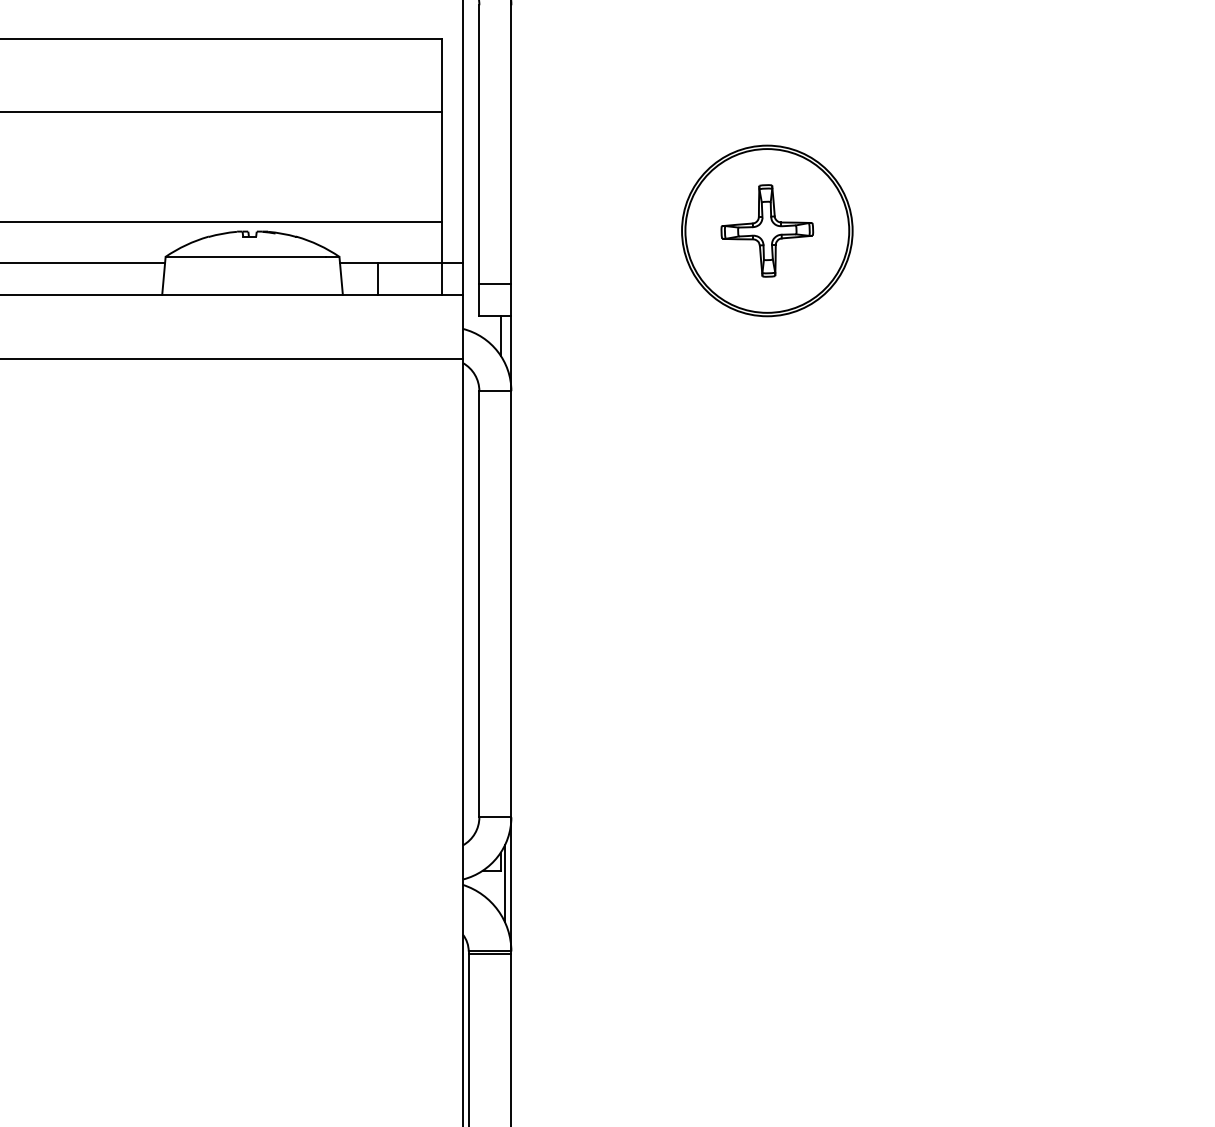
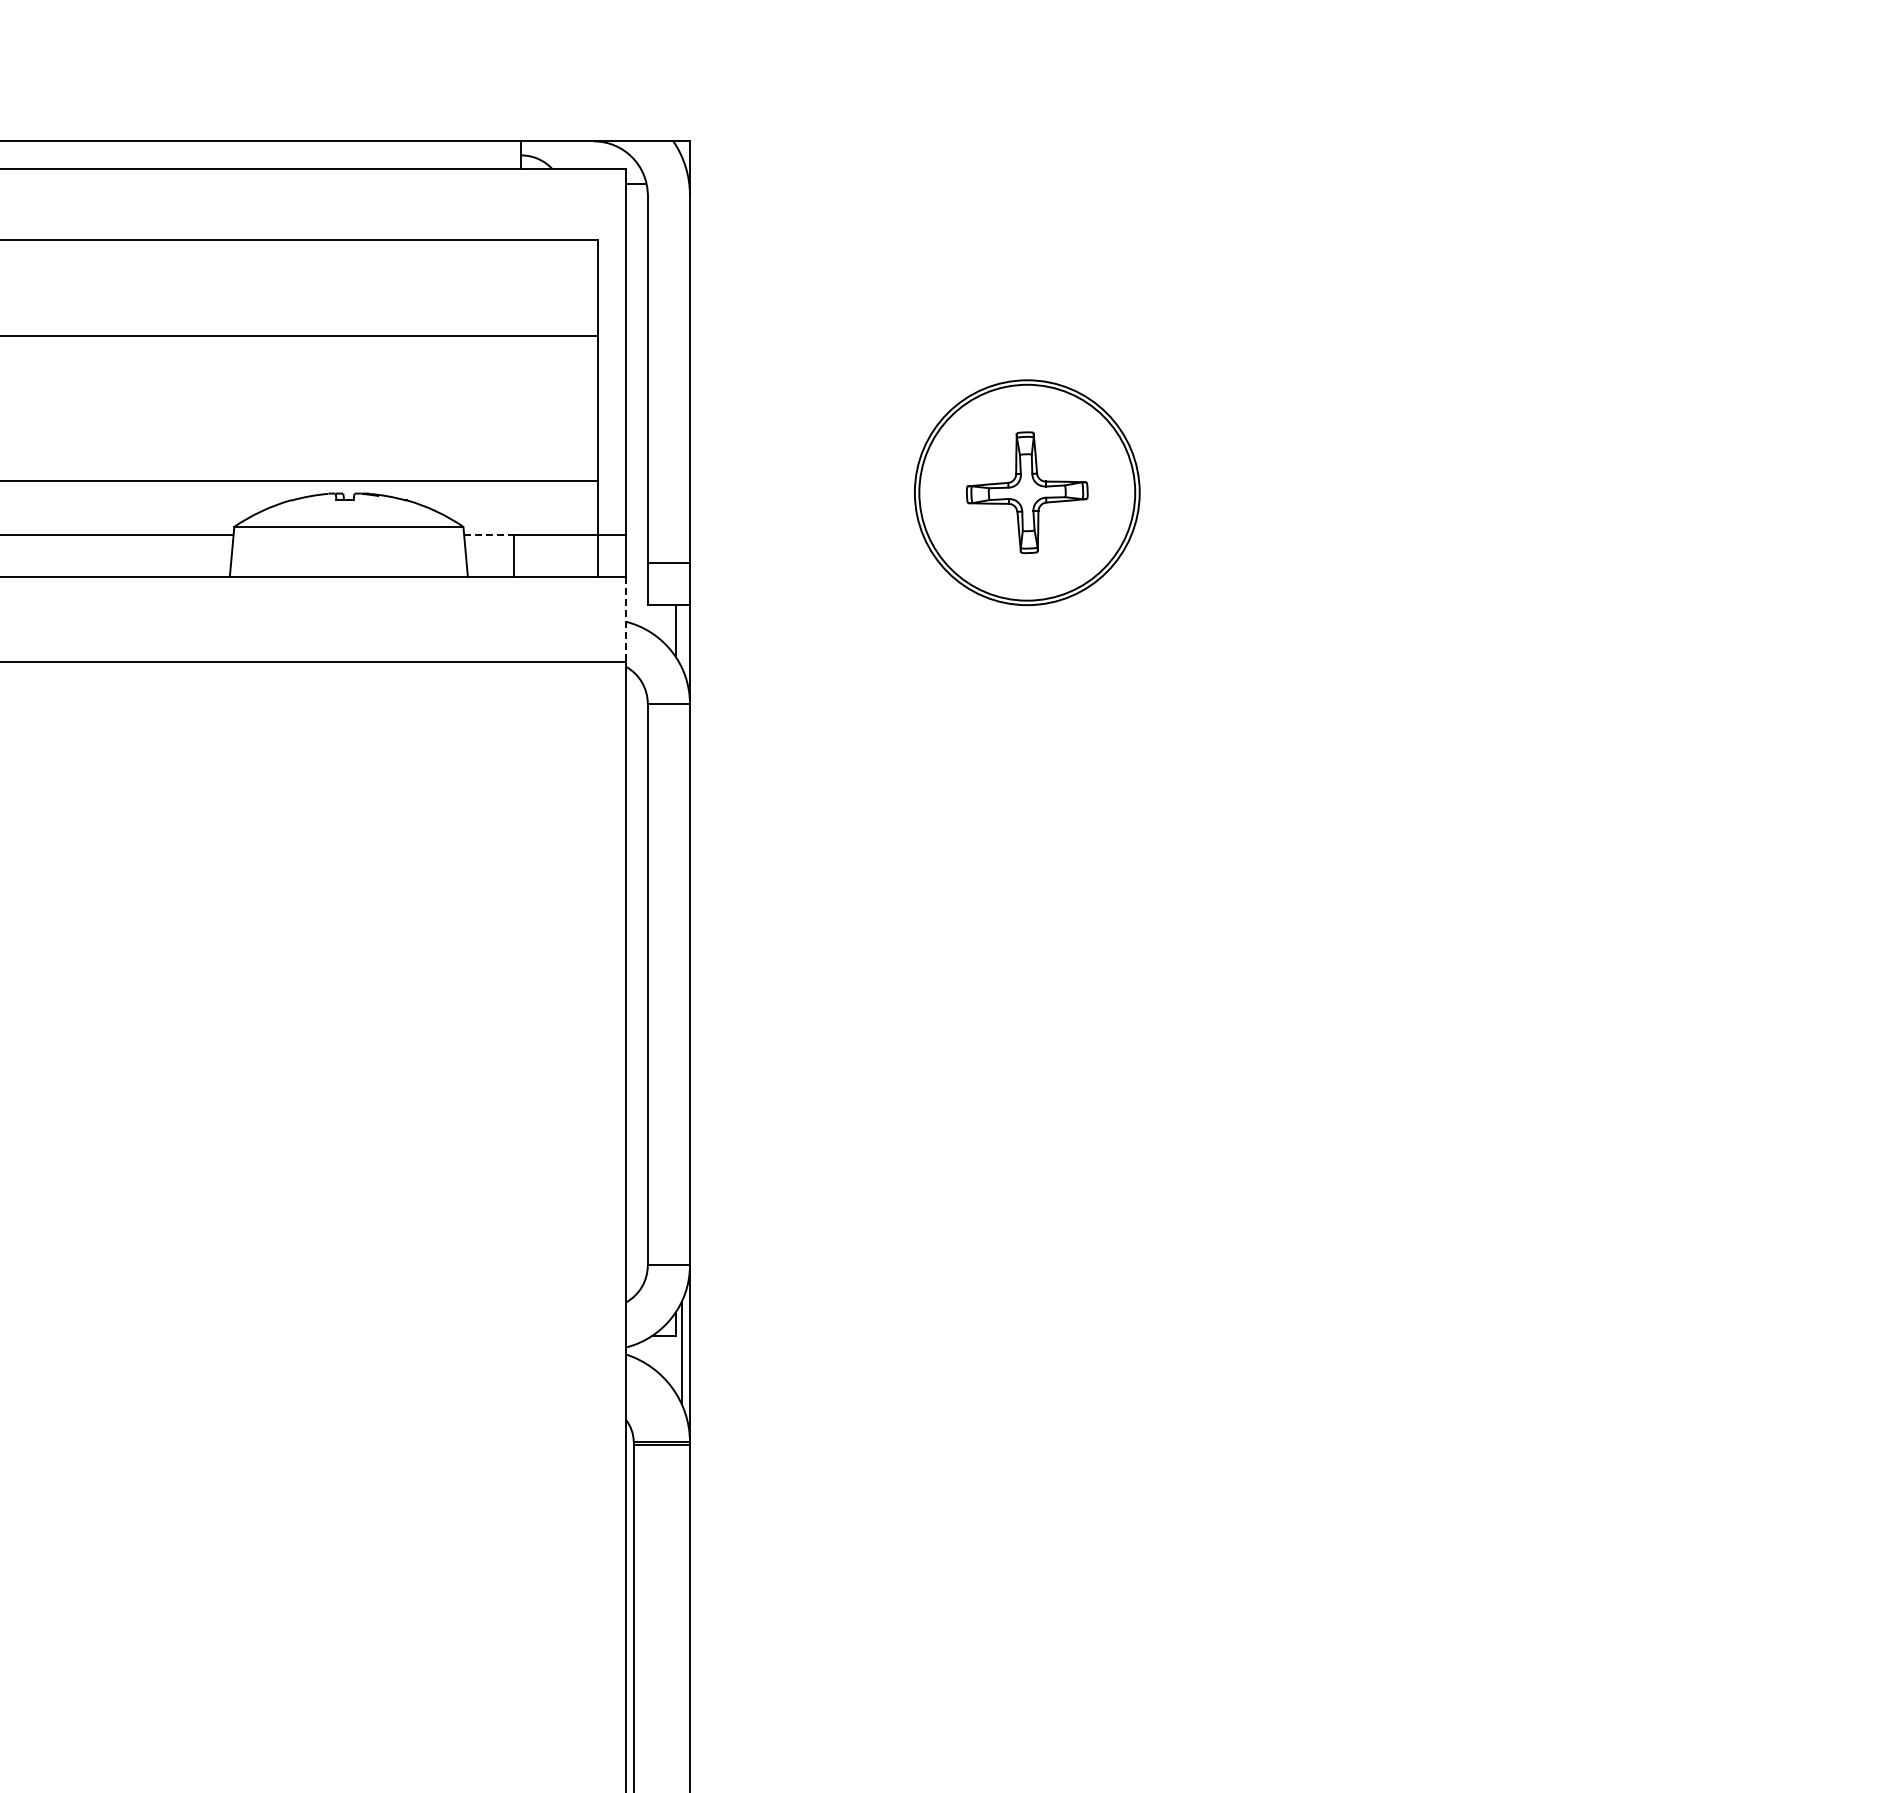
line: (359, 262) -> (489, 534), solid -> dashed
line: (463, 327) -> (626, 619), solid -> dashed

